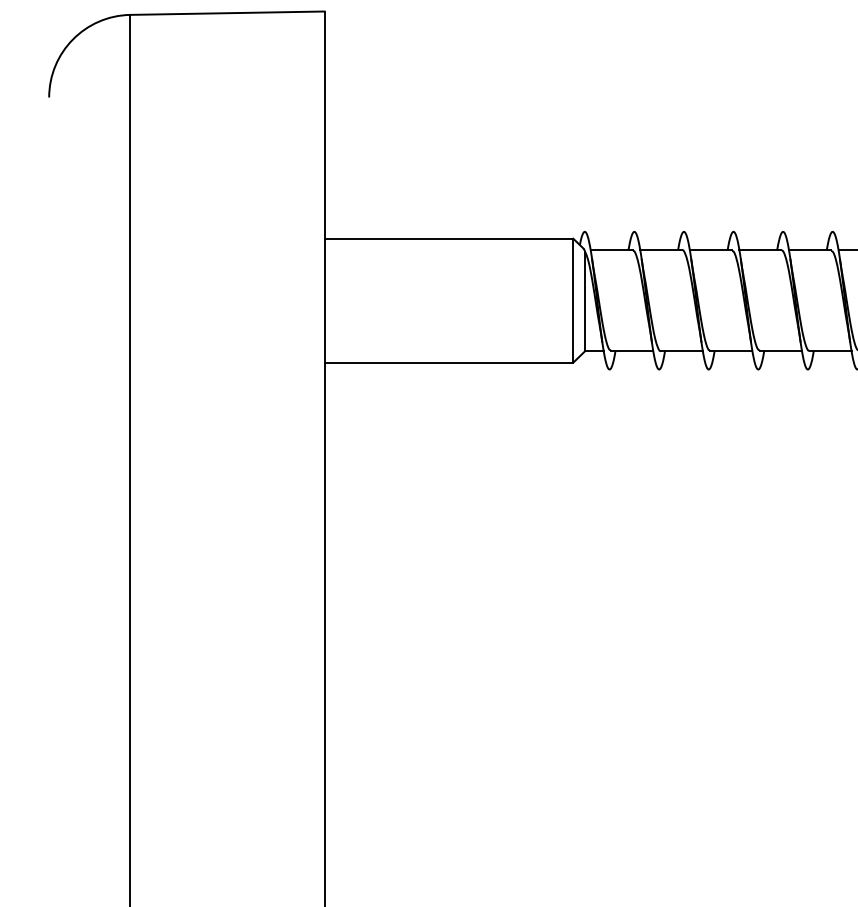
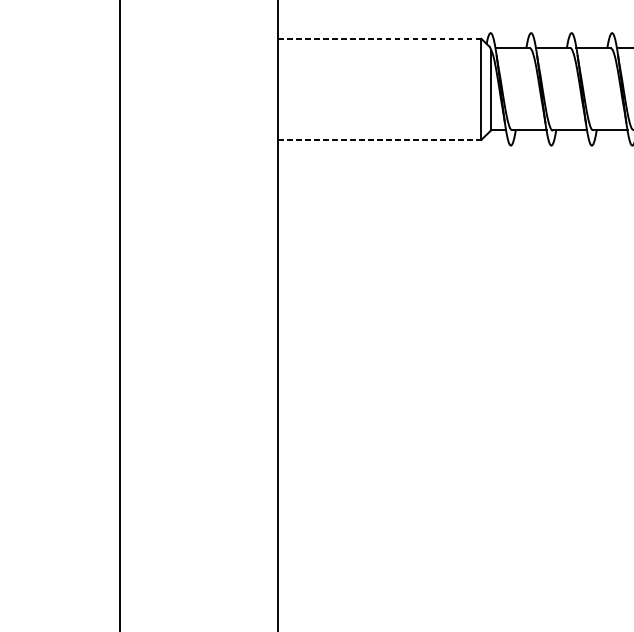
line: (448, 238) -> (379, 38), solid -> dashed
line: (449, 362) -> (380, 139), solid -> dashed

